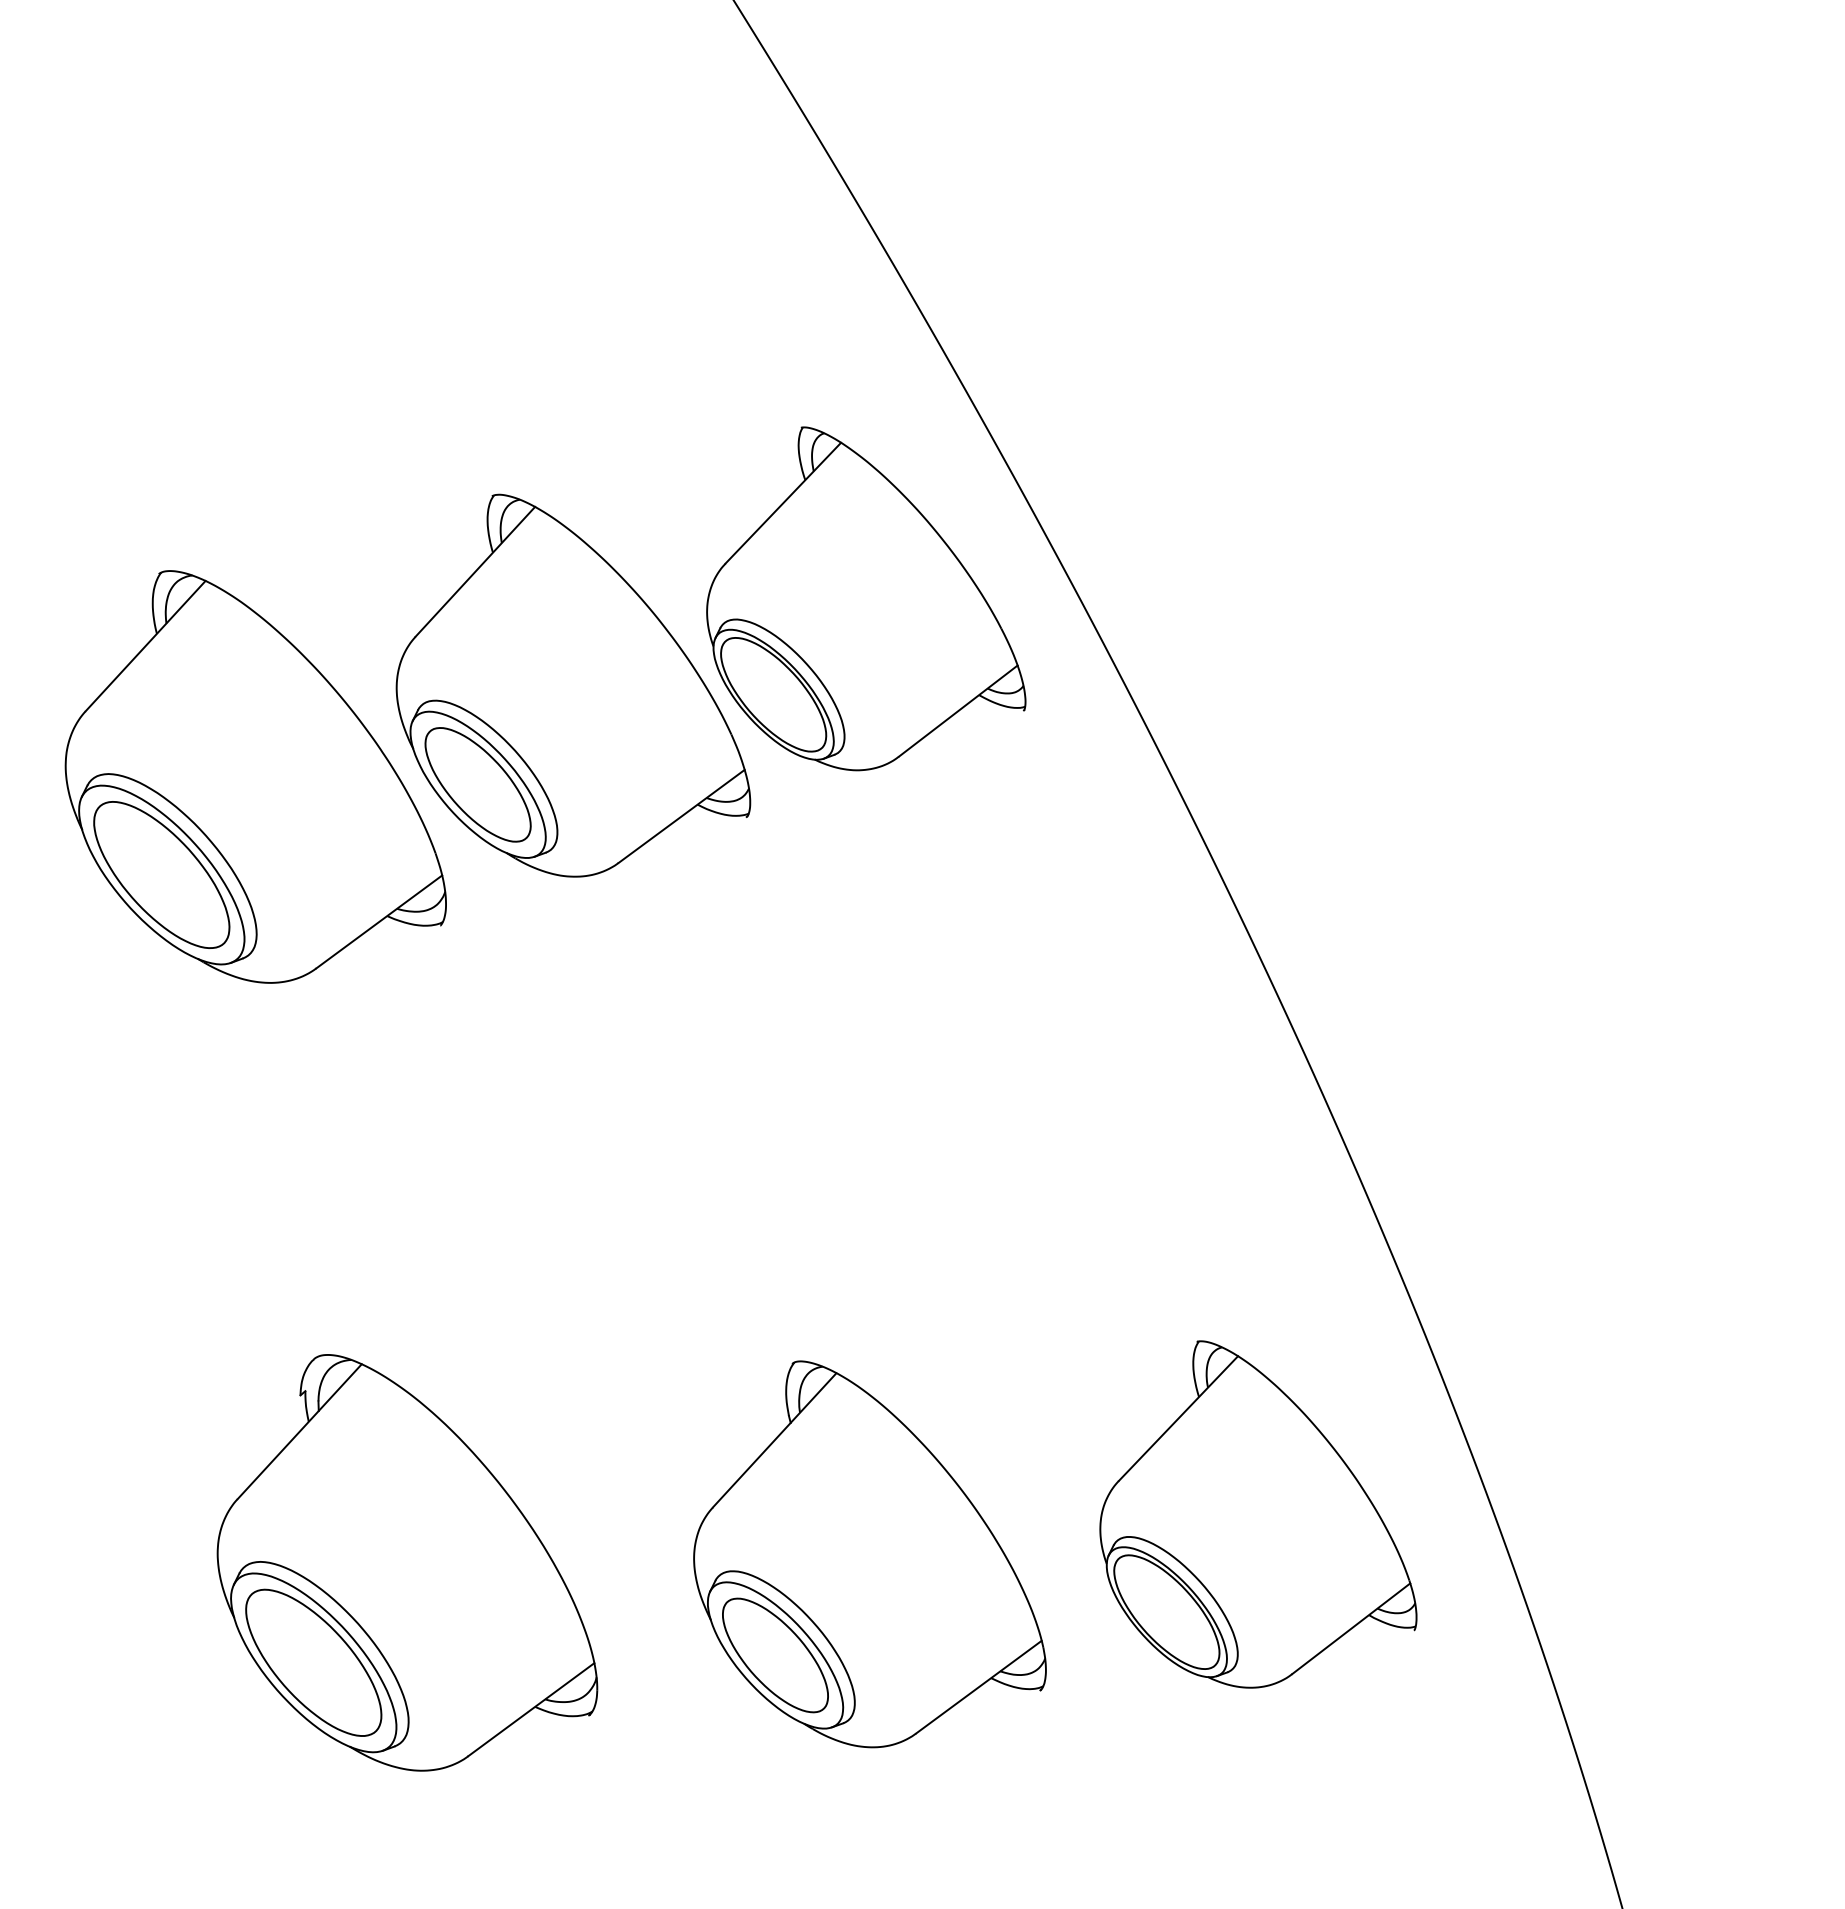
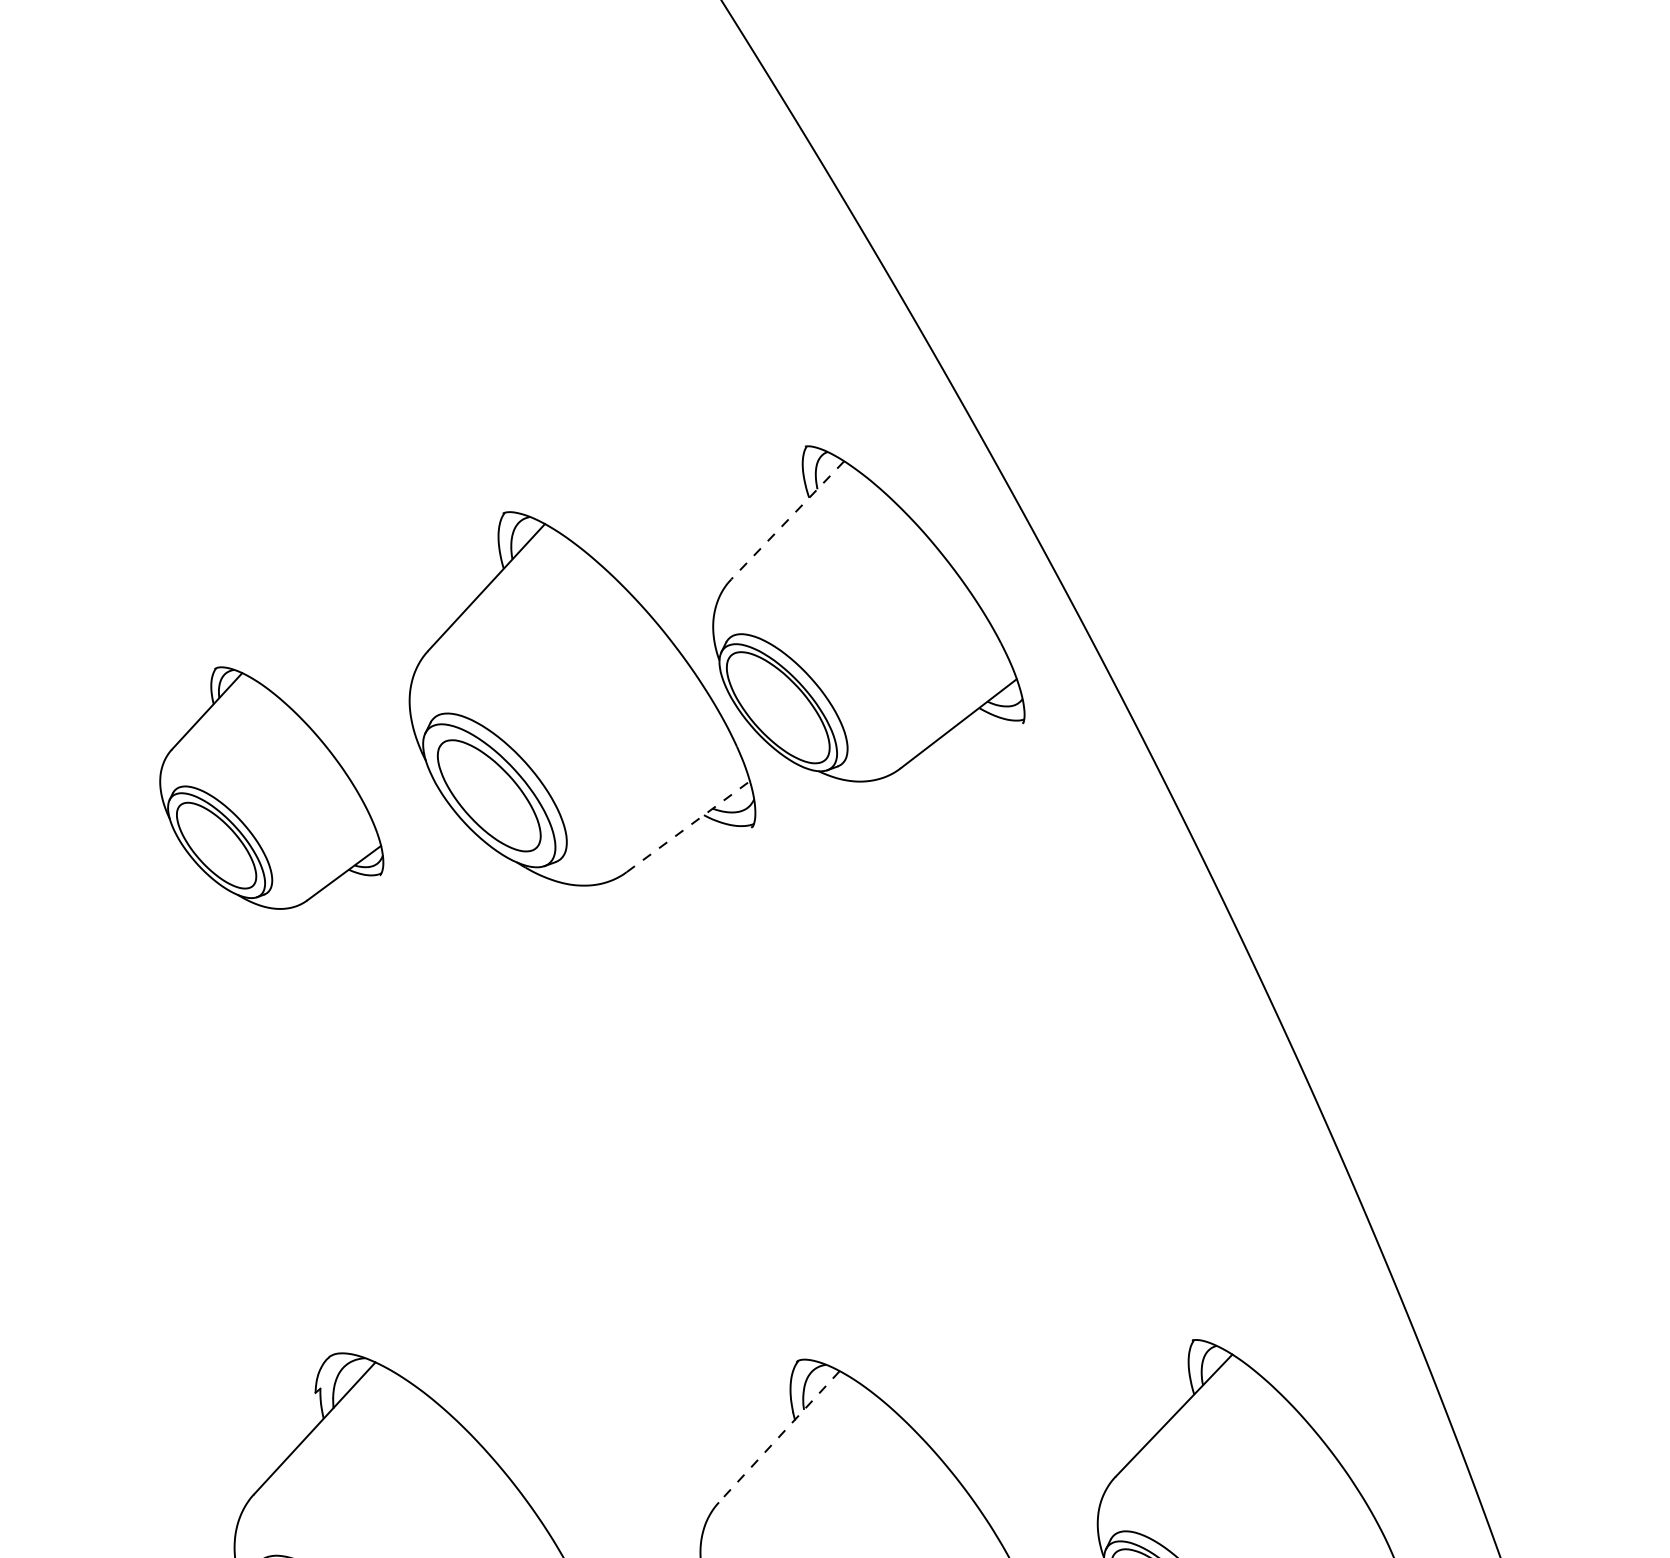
line: (783, 503) -> (787, 520), solid -> dashed
part: (255, 776) -> (271, 787), size x0.6
line: (682, 816) -> (689, 826), solid -> dashed
line: (774, 1440) -> (779, 1436), solid -> dashed

